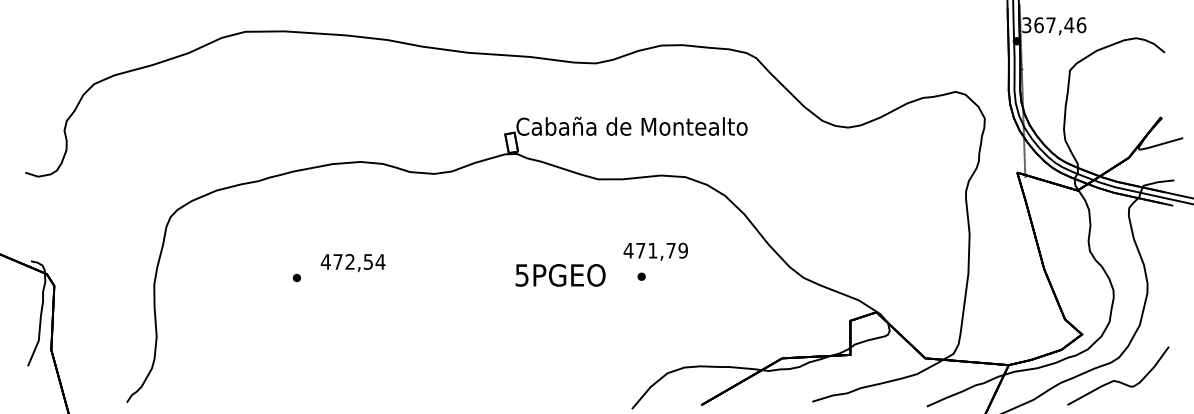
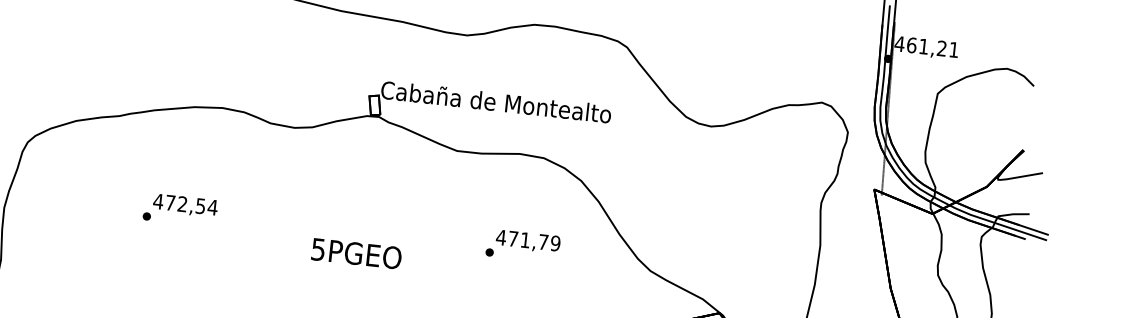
text: (1053, 25) -> (926, 47), 367,46 -> 461,21
text: (655, 251) -> (527, 241), moved
text: (352, 263) -> (184, 206), moved
text: (560, 275) -> (356, 253), moved

